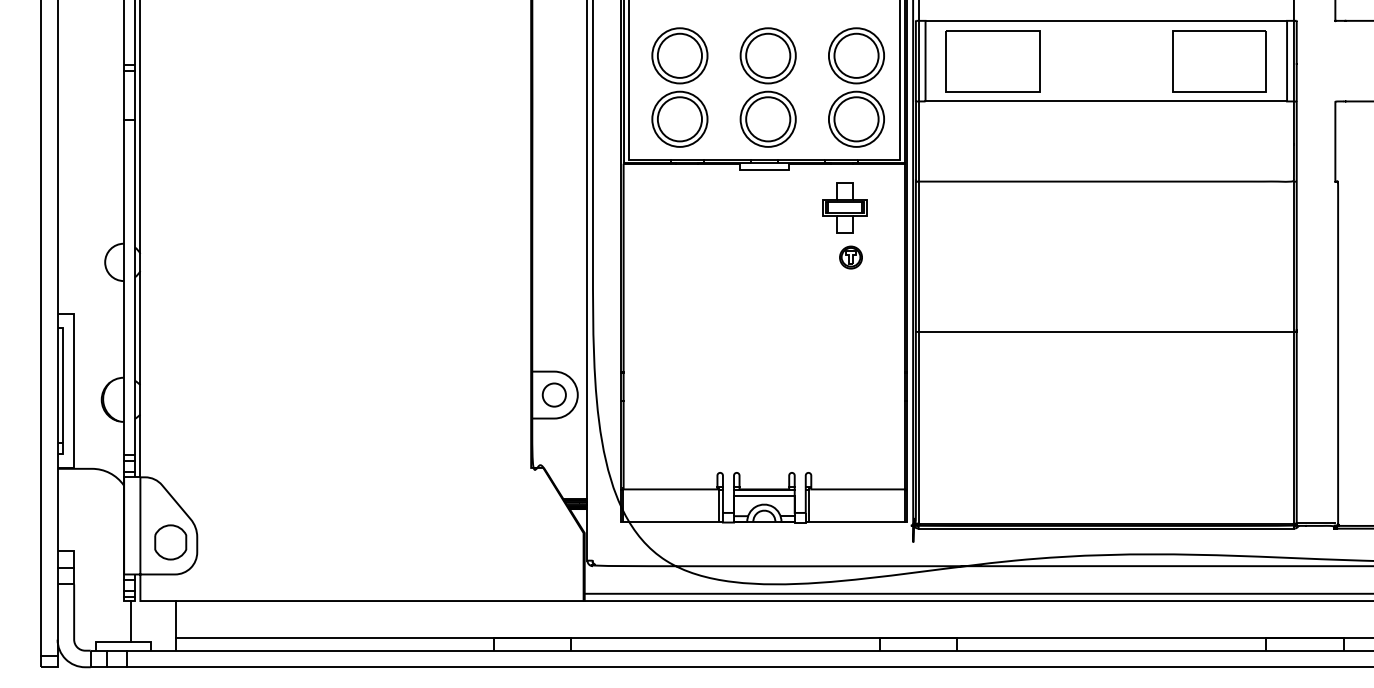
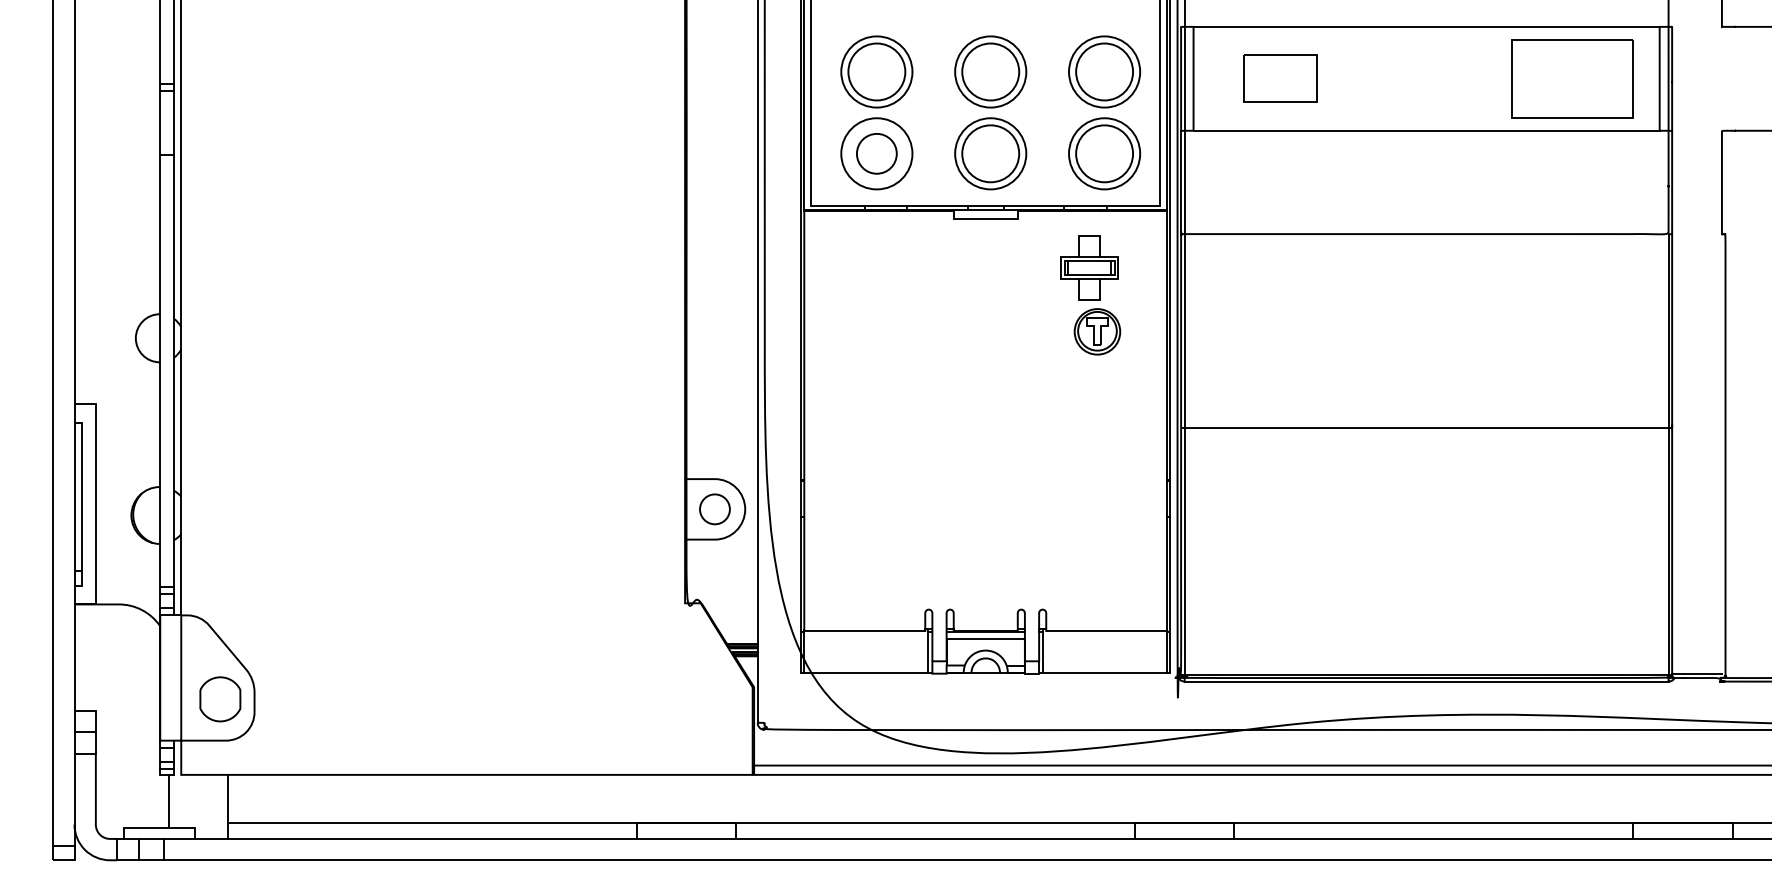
part: (992, 60) -> (1280, 78), size x0.6
circle: (679, 119) -> (876, 153), size x0.7
part: (851, 257) -> (1097, 332), size x1.6

